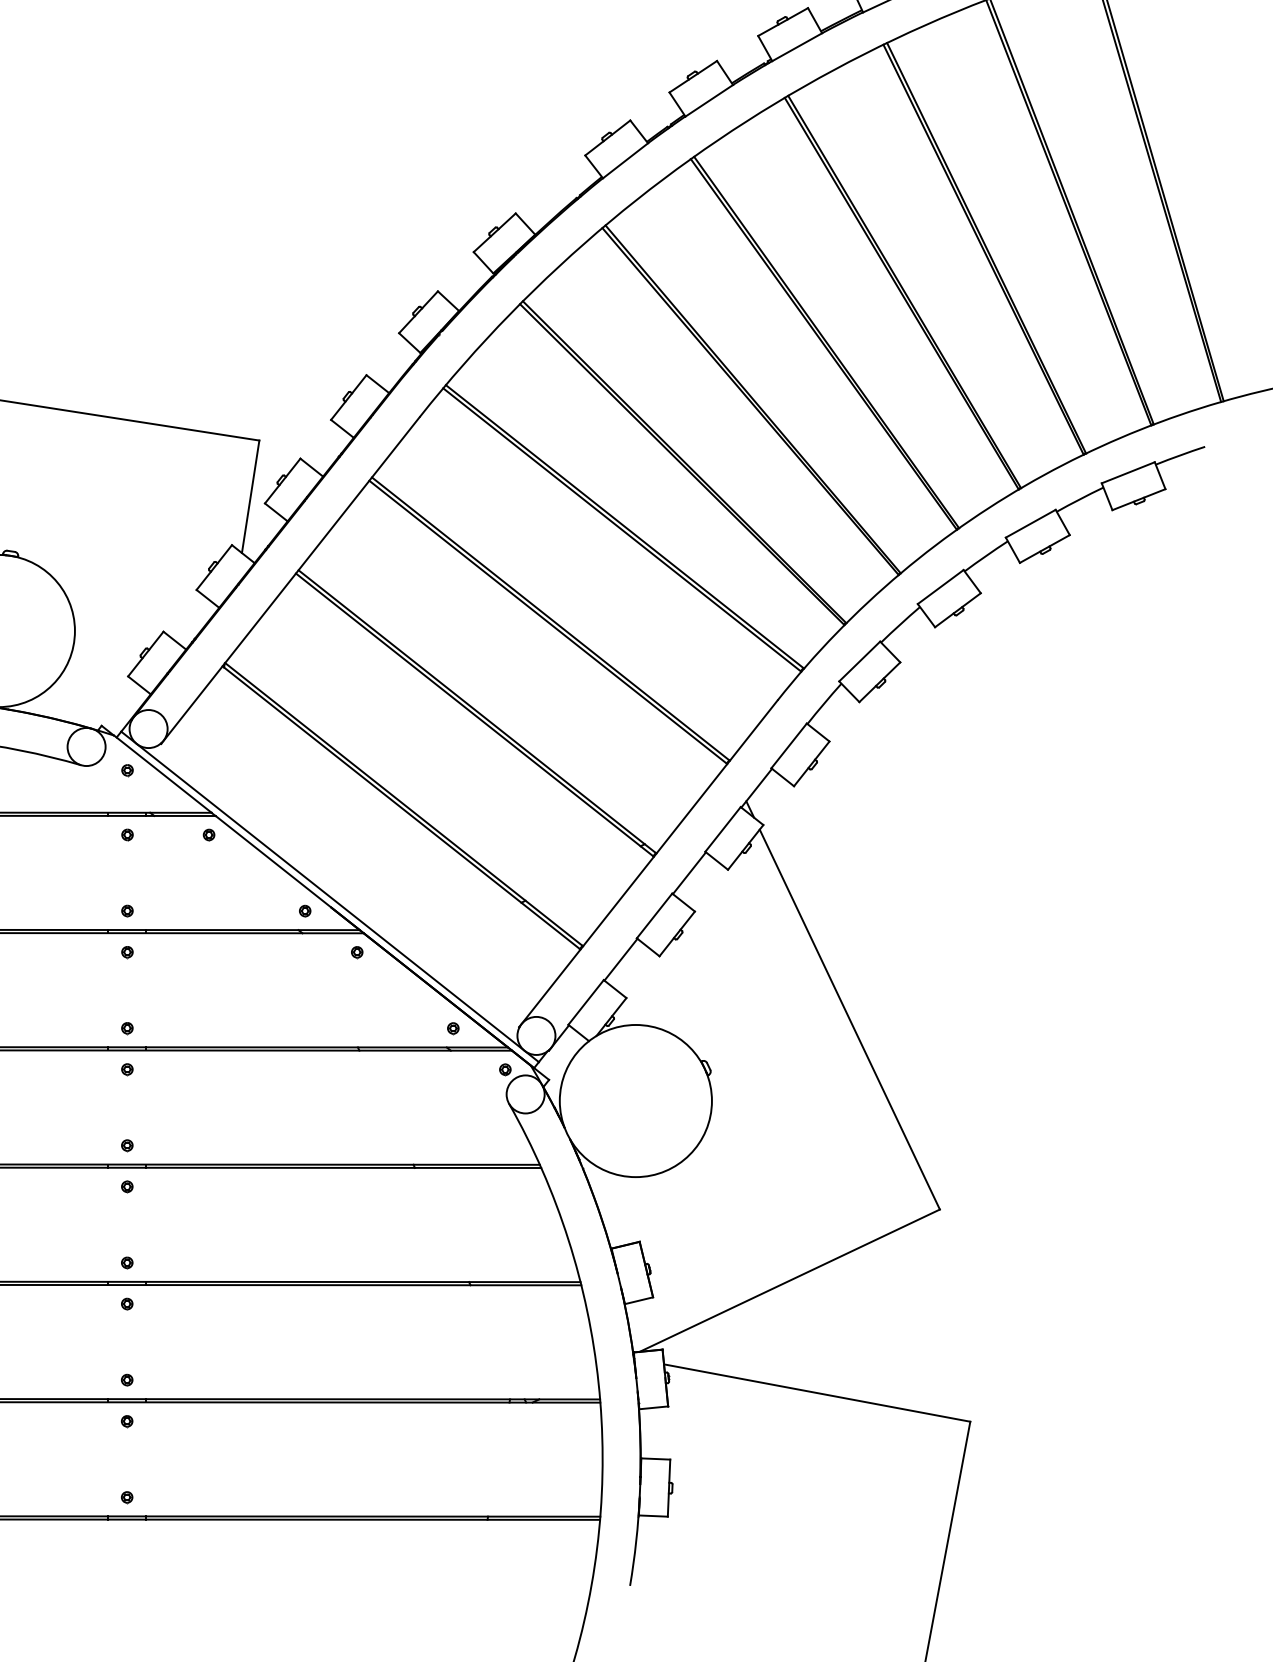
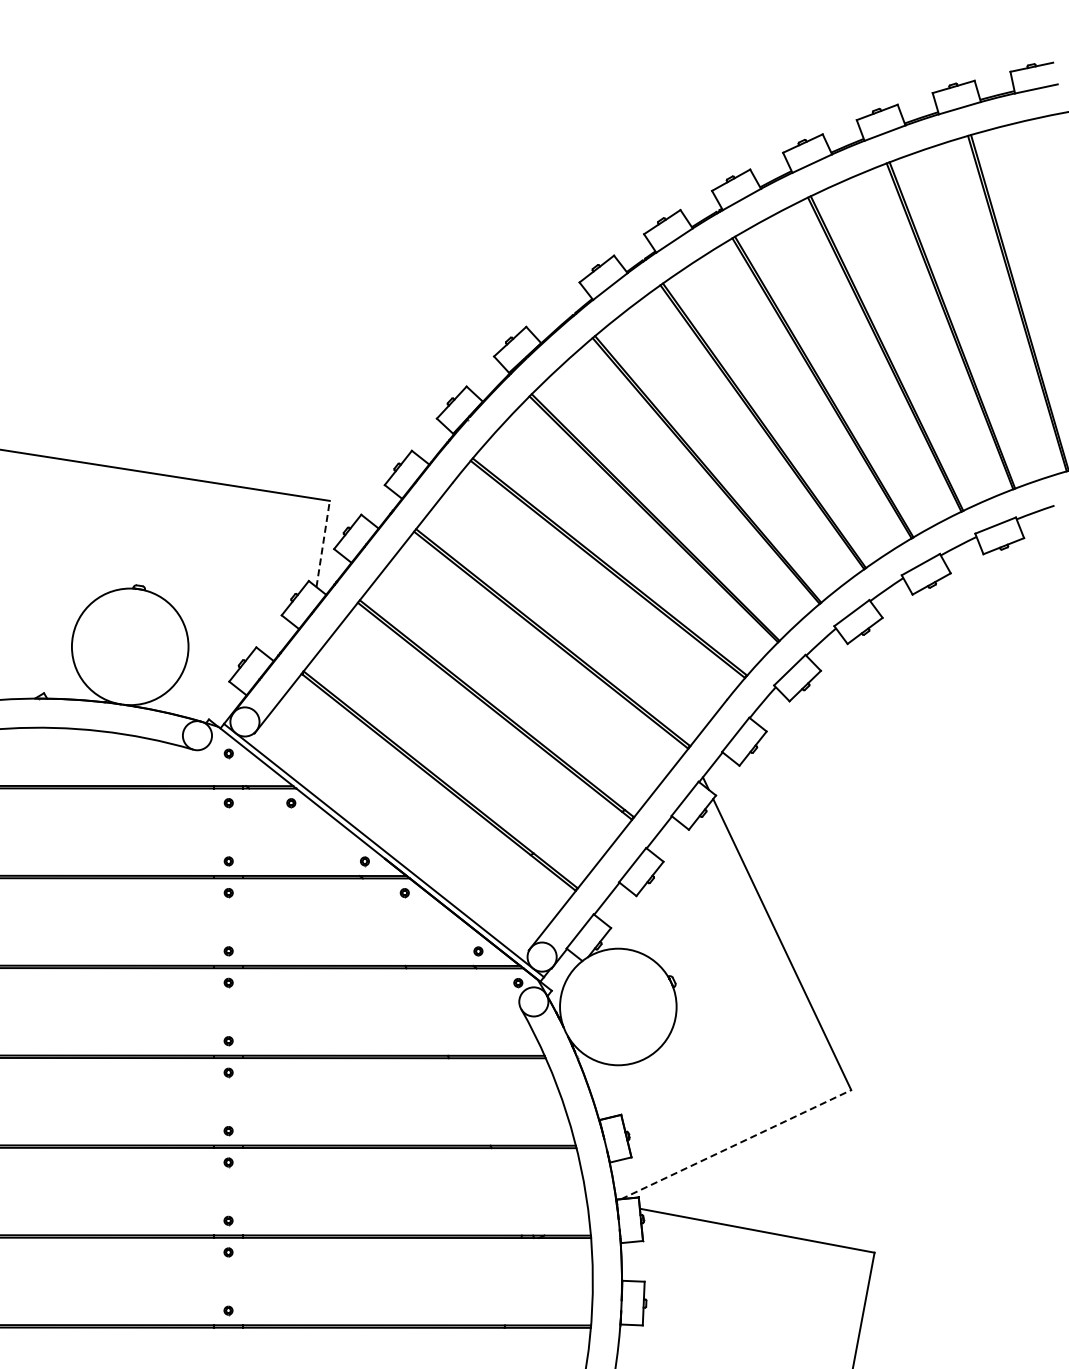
line: (251, 497) -> (323, 544), solid -> dashed
line: (790, 1280) -> (736, 1144), solid -> dashed

